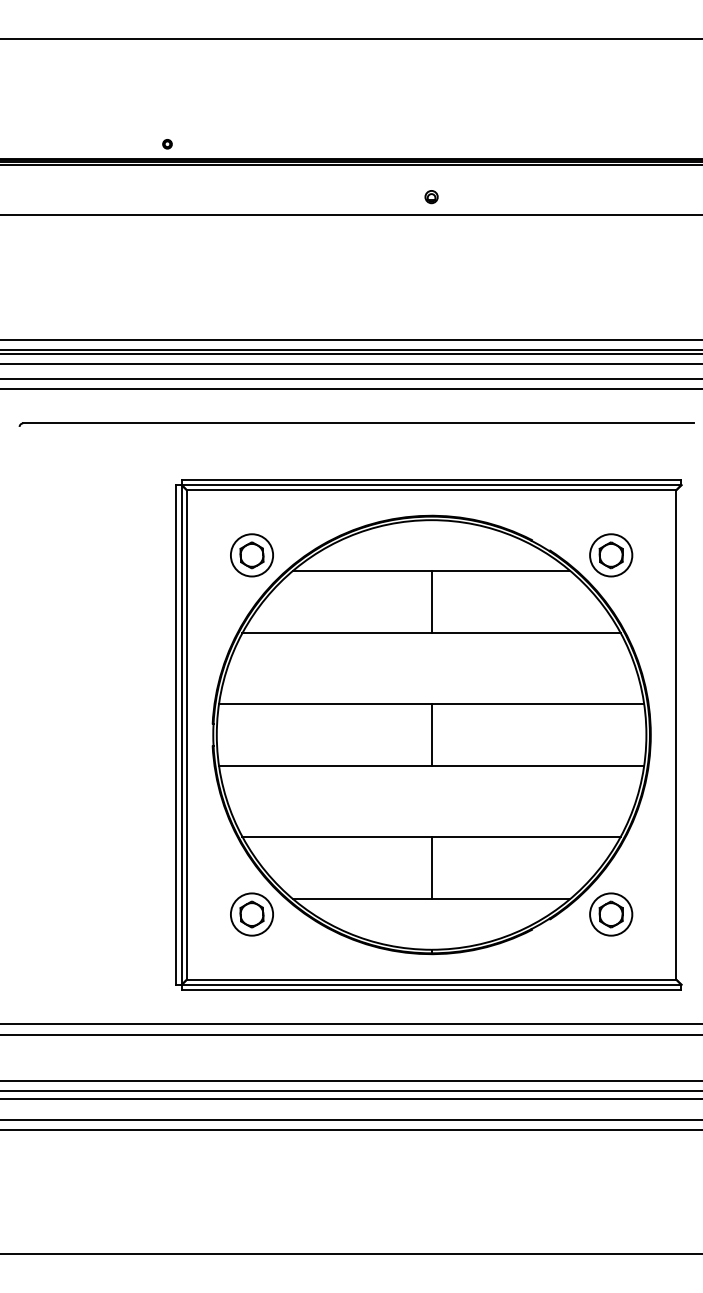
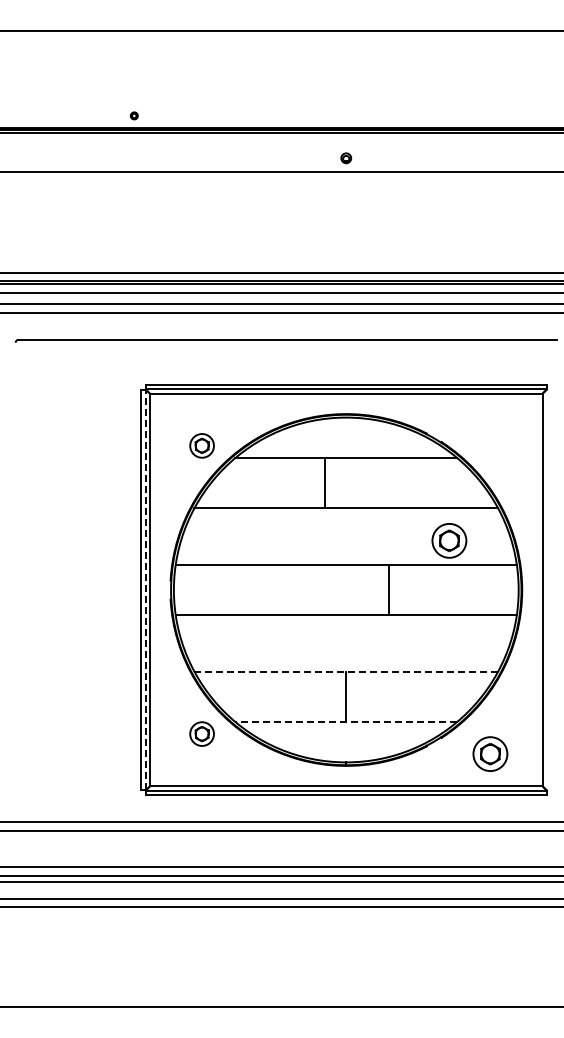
part: (251, 554) -> (201, 445), size x0.7
part: (611, 554) -> (449, 540), moved
line: (431, 602) -> (325, 483), moved
line: (181, 734) -> (145, 589), solid -> dashed
line: (431, 734) -> (389, 589), moved
line: (431, 836) -> (346, 671), solid -> dashed
line: (431, 898) -> (346, 721), solid -> dashed
part: (251, 913) -> (201, 733), size x0.7
part: (611, 913) -> (490, 753), moved

